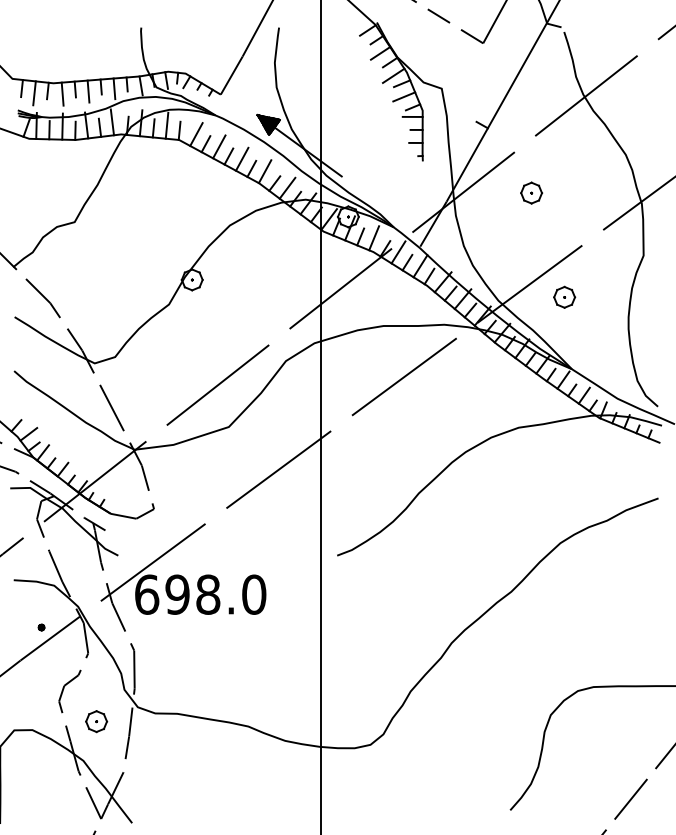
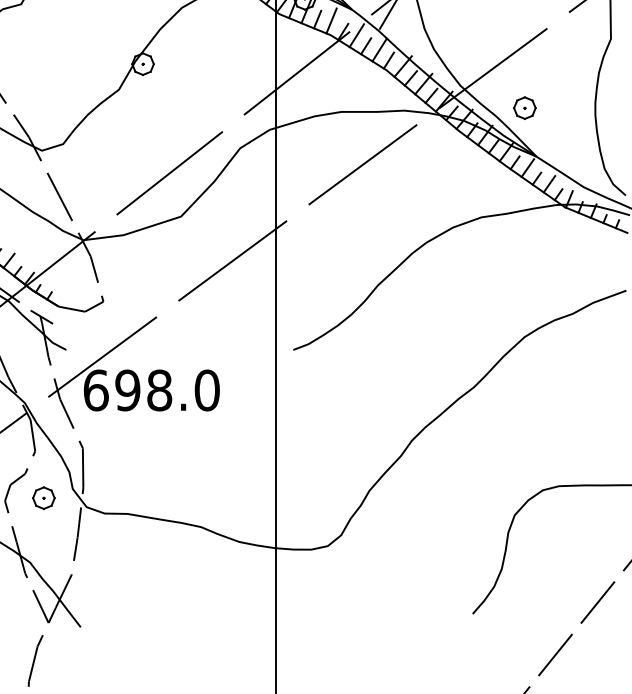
part: (564, 296) -> (524, 107), moved
part: (96, 721) -> (43, 498), moved

